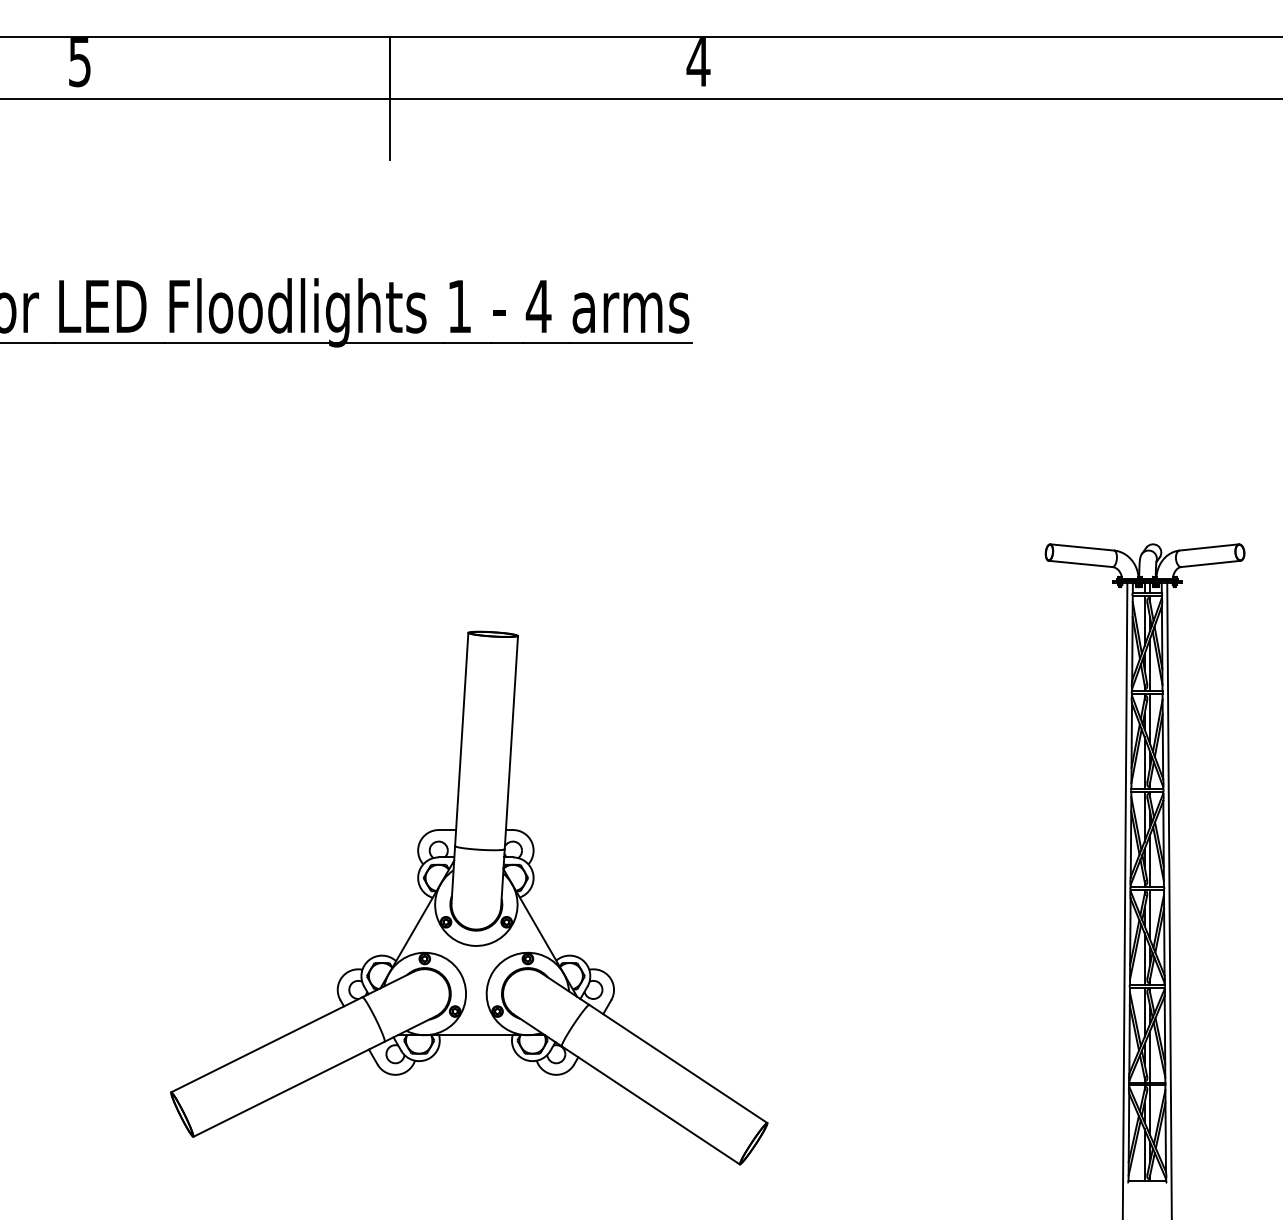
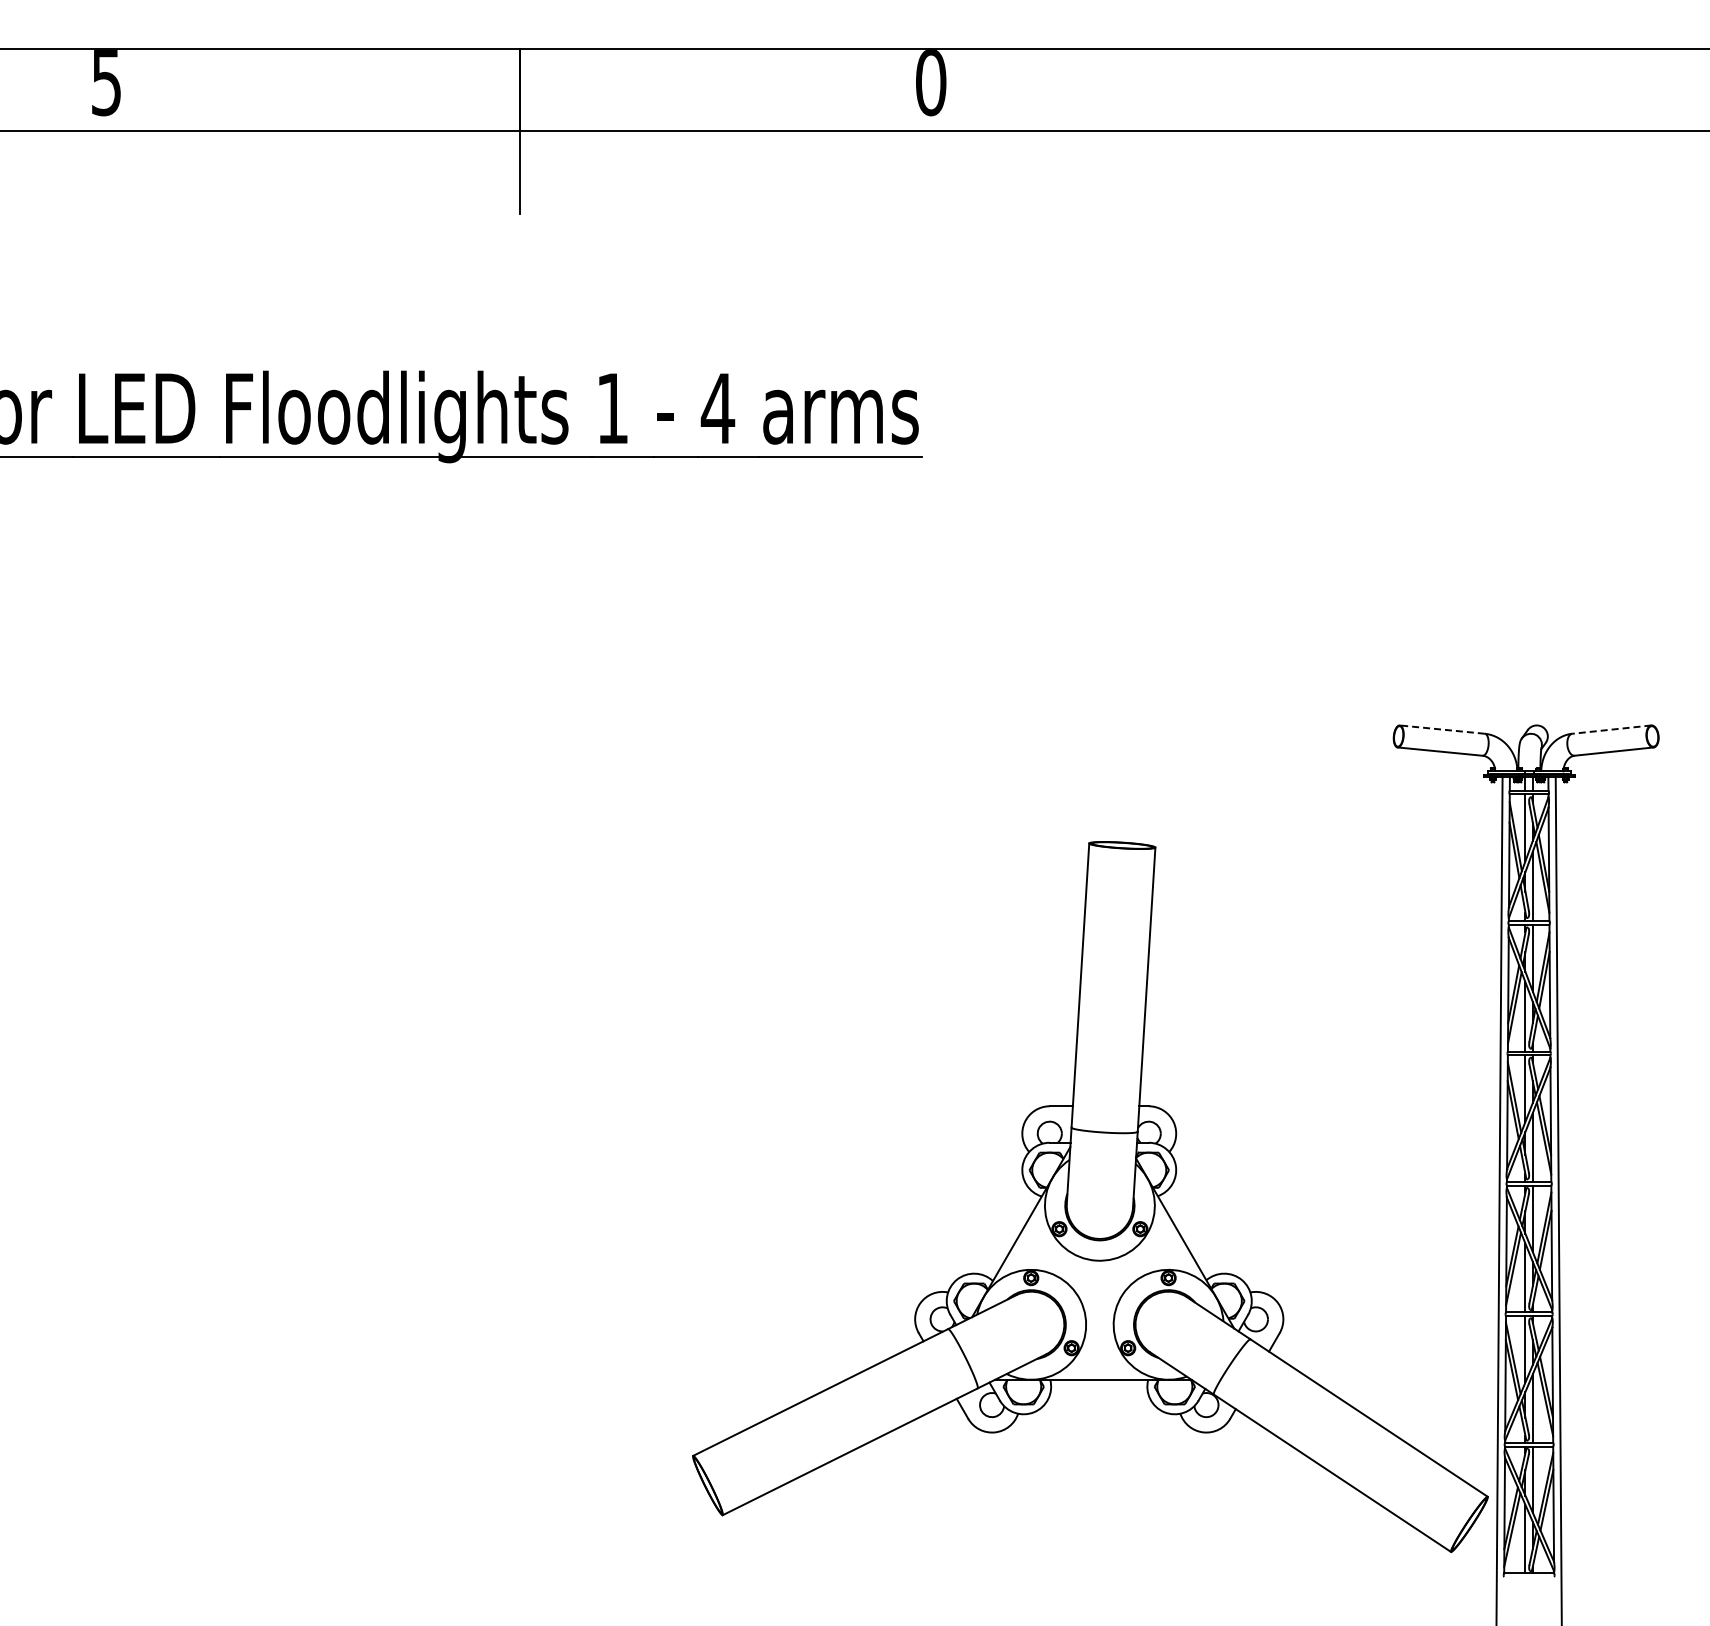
text: (698, 62) -> (931, 83), 4 -> 0
line: (1082, 547) -> (1442, 729), solid -> dashed
line: (1209, 547) -> (1611, 729), solid -> dashed
part: (469, 898) -> (1090, 1197), moved

